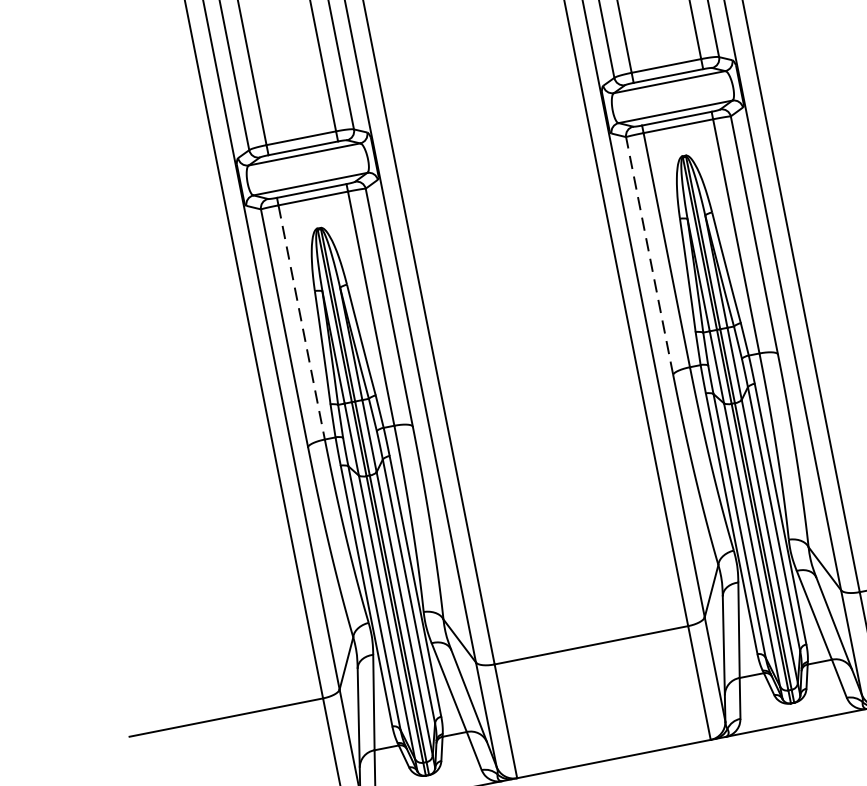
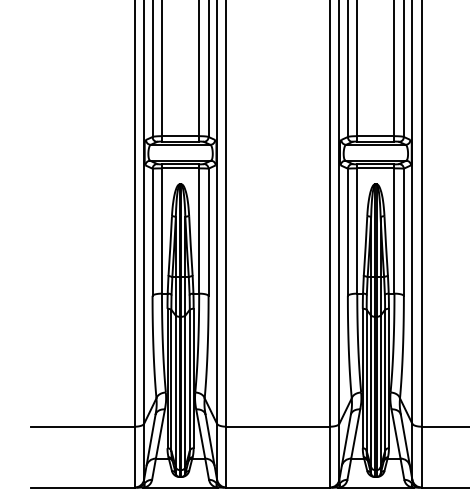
line: (649, 256) -> (347, 232), dashed -> solid
line: (300, 323) -> (161, 231), dashed -> solid

